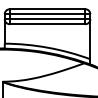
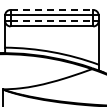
line: (47, 9) -> (51, 10), solid -> dashed
line: (47, 19) -> (51, 21), solid -> dashed

